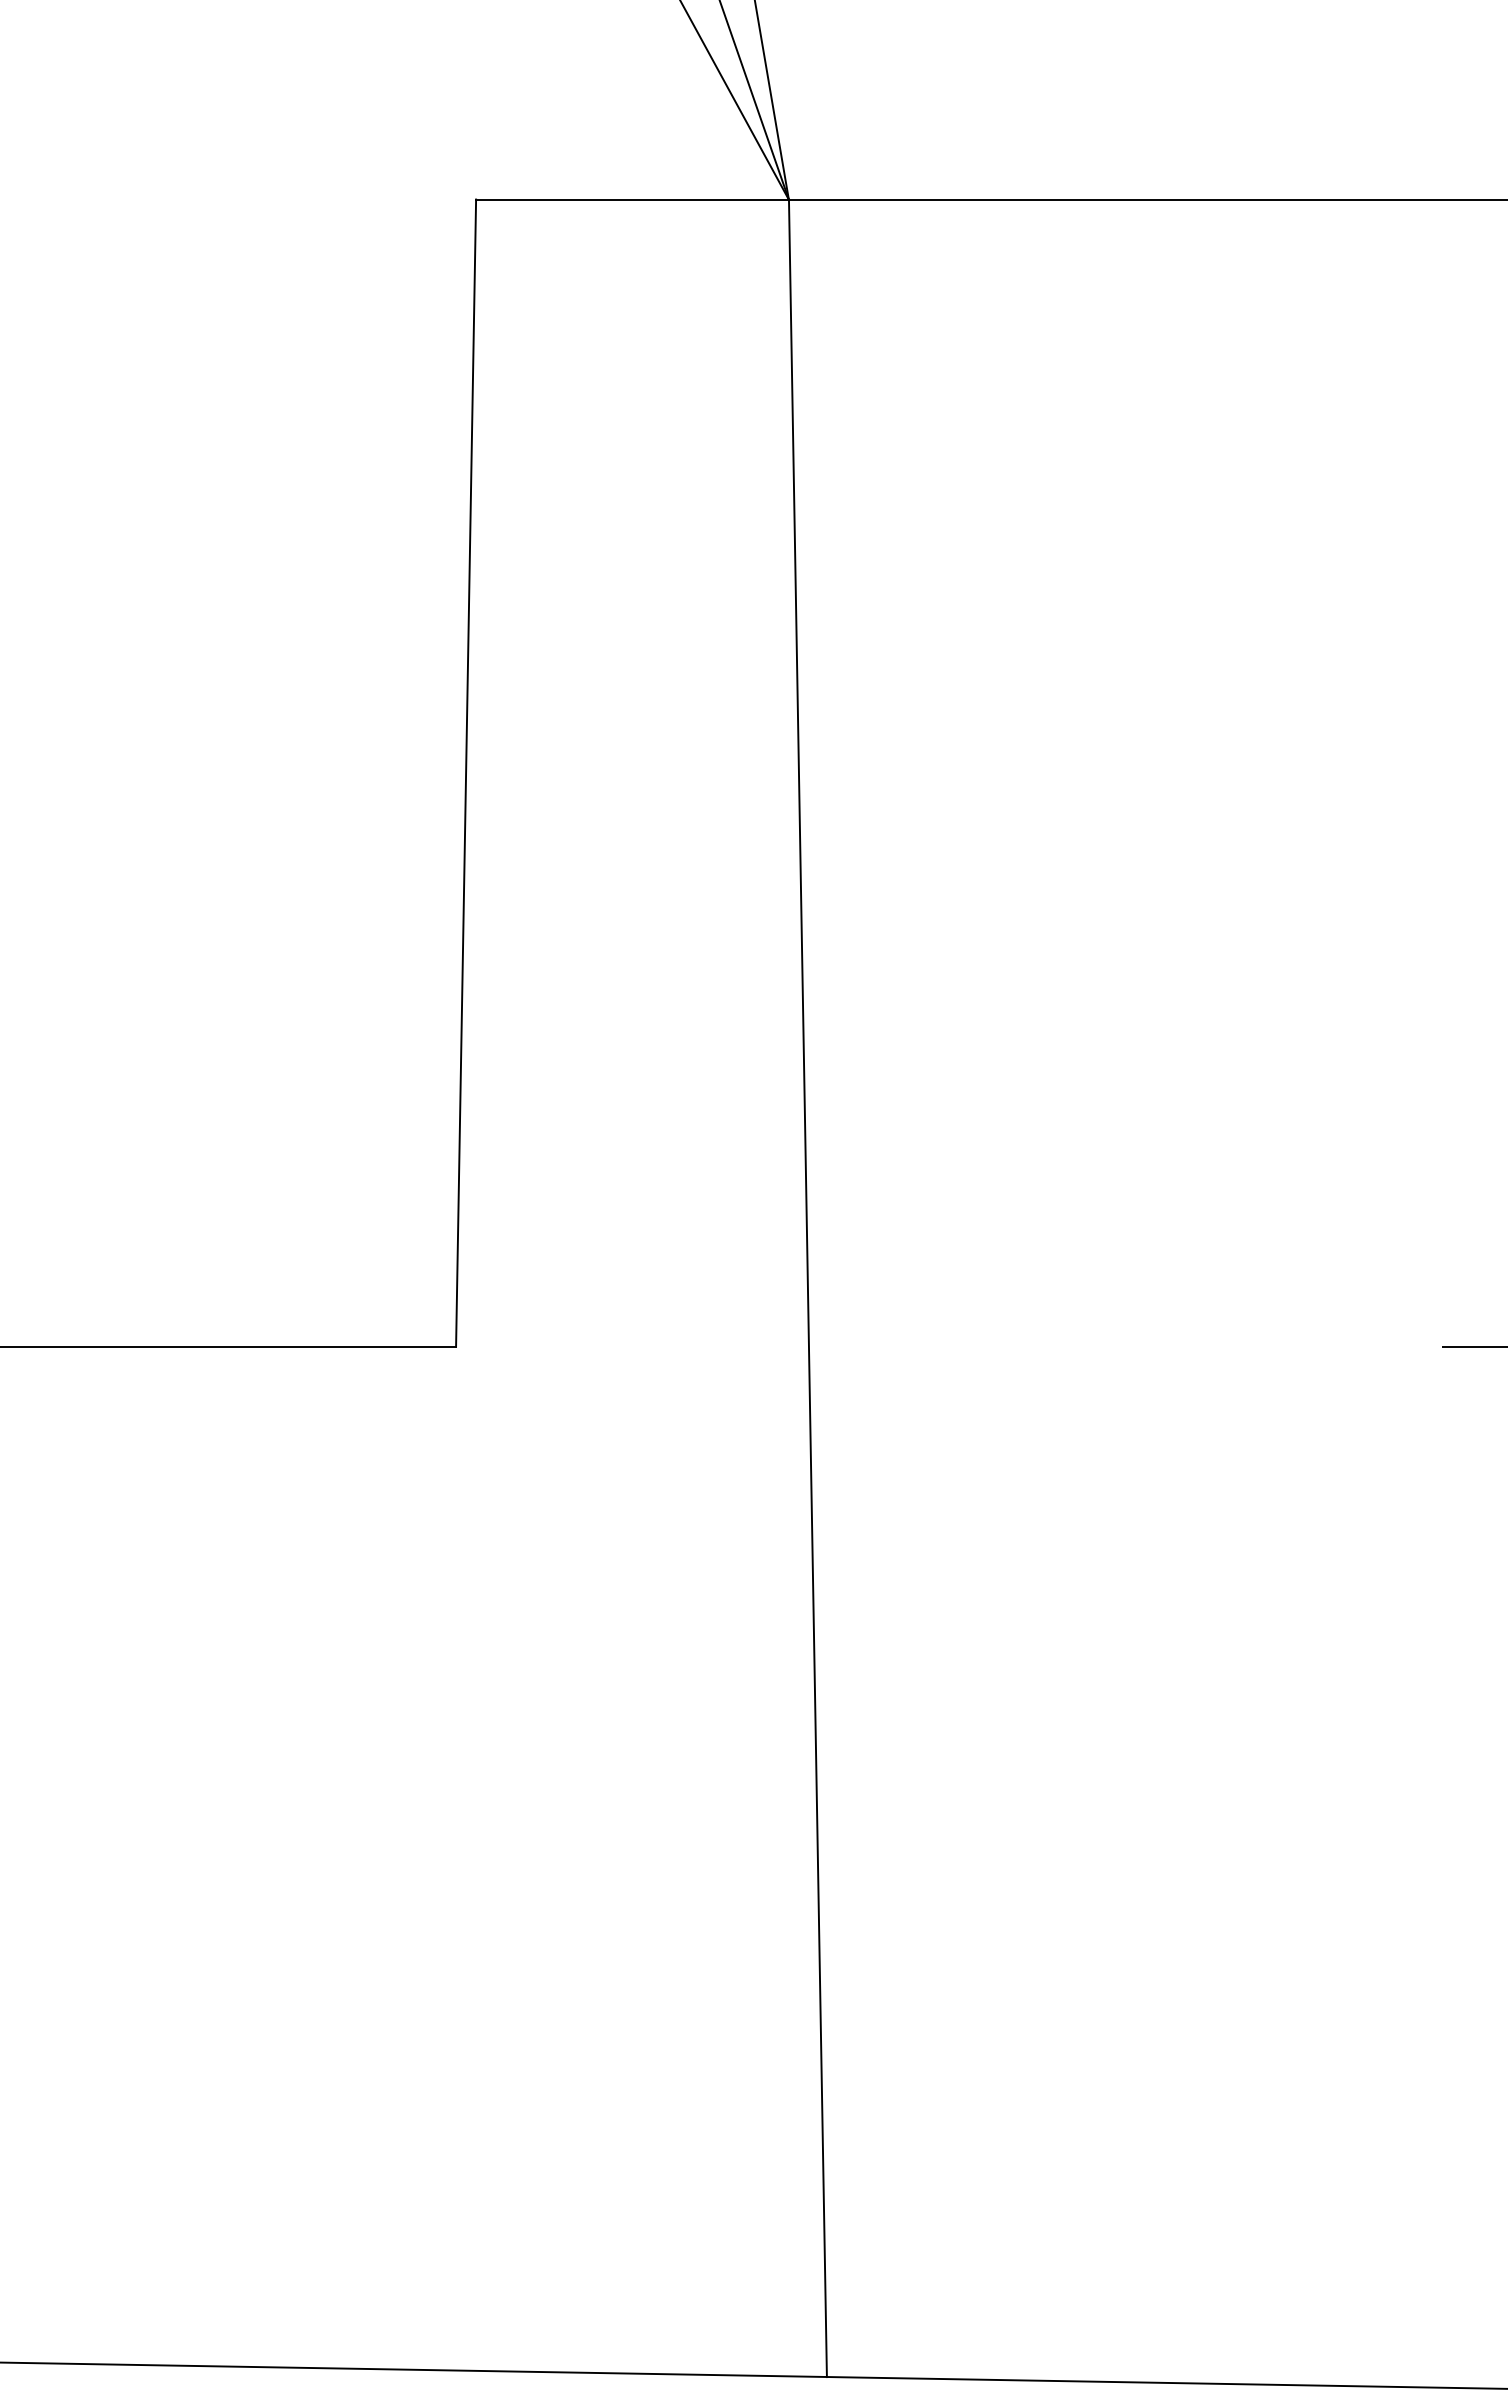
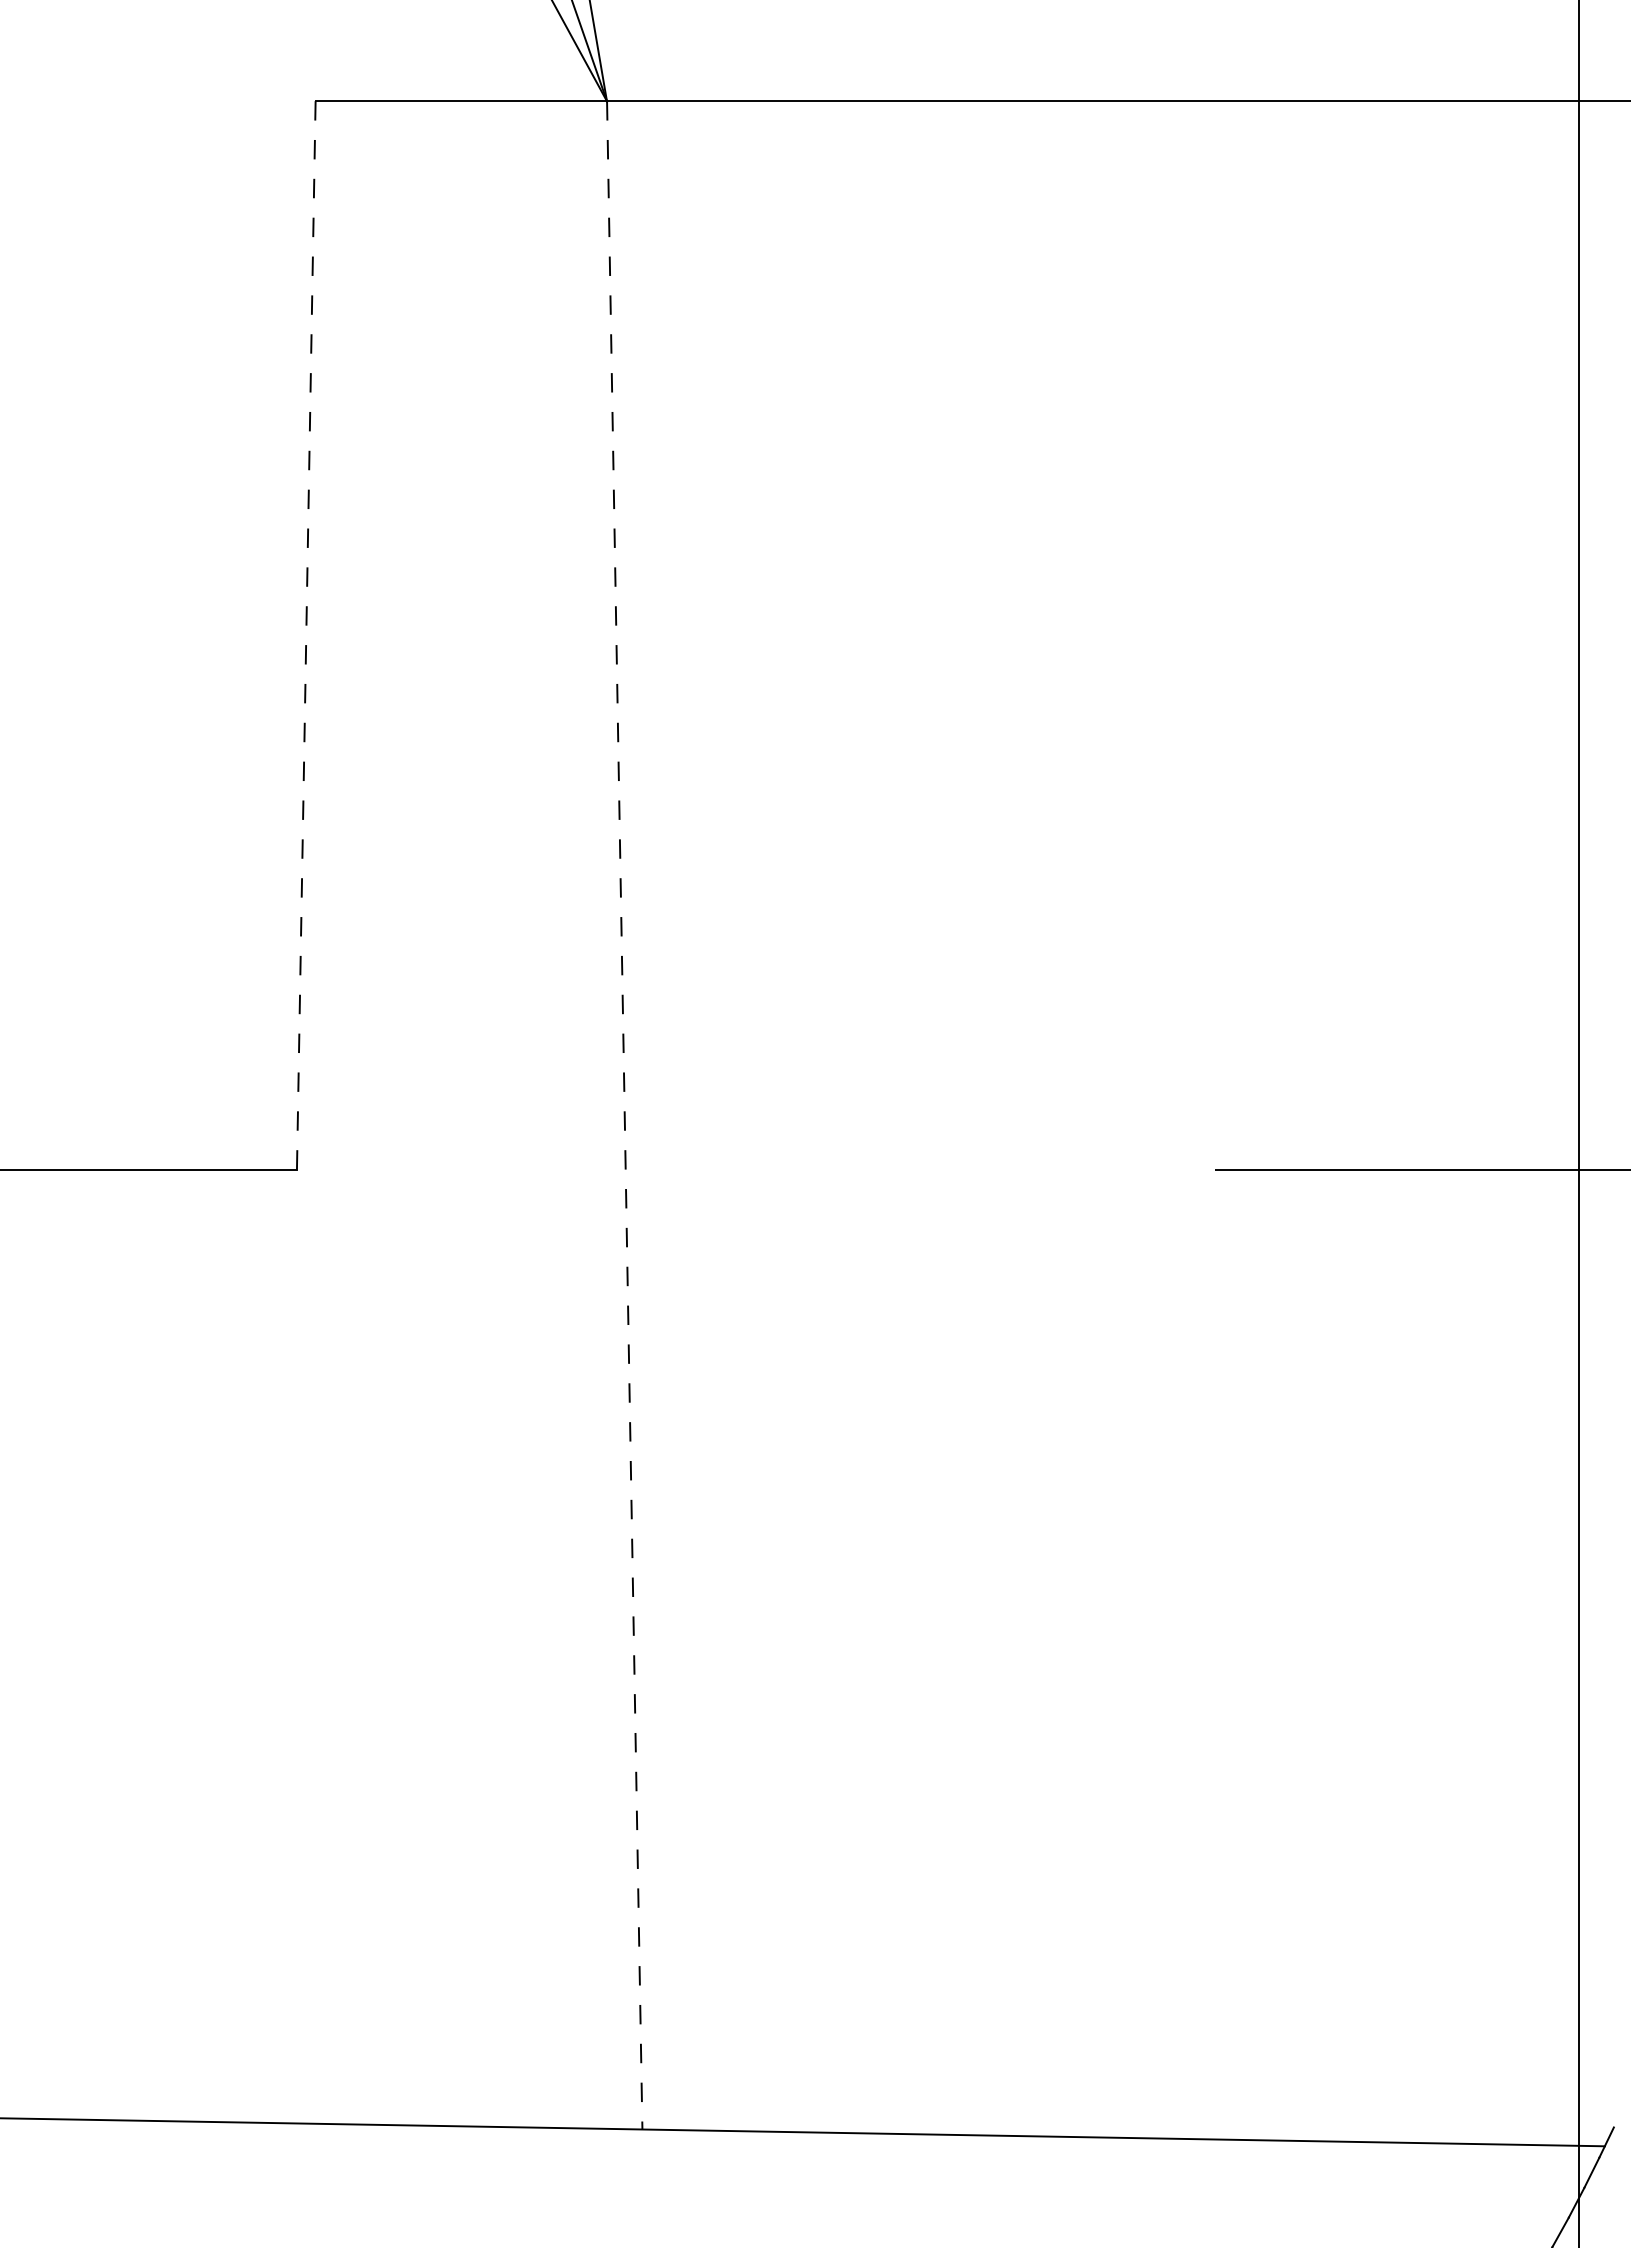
line: (466, 773) -> (306, 635), solid -> dashed
line: (807, 1288) -> (624, 1115), solid -> dashed

